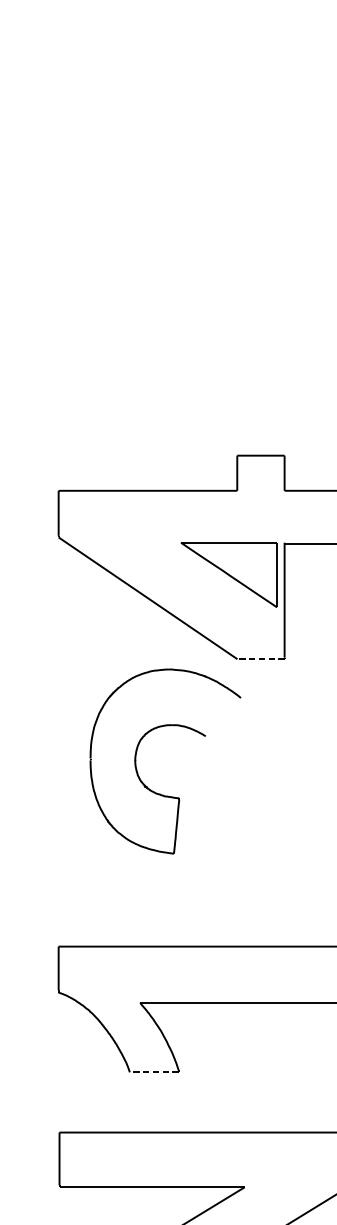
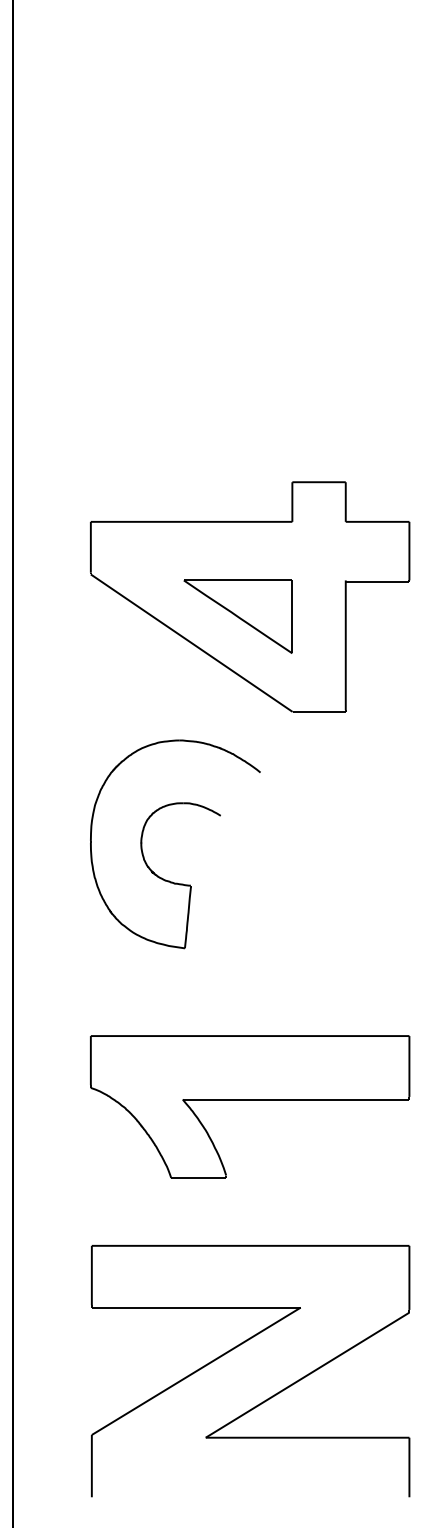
part: (228, 574) -> (237, 616), moved
line: (261, 658) -> (319, 711), dashed -> solid
part: (137, 768) -> (143, 852), moved
line: (154, 1071) -> (198, 1177), dashed -> solid

